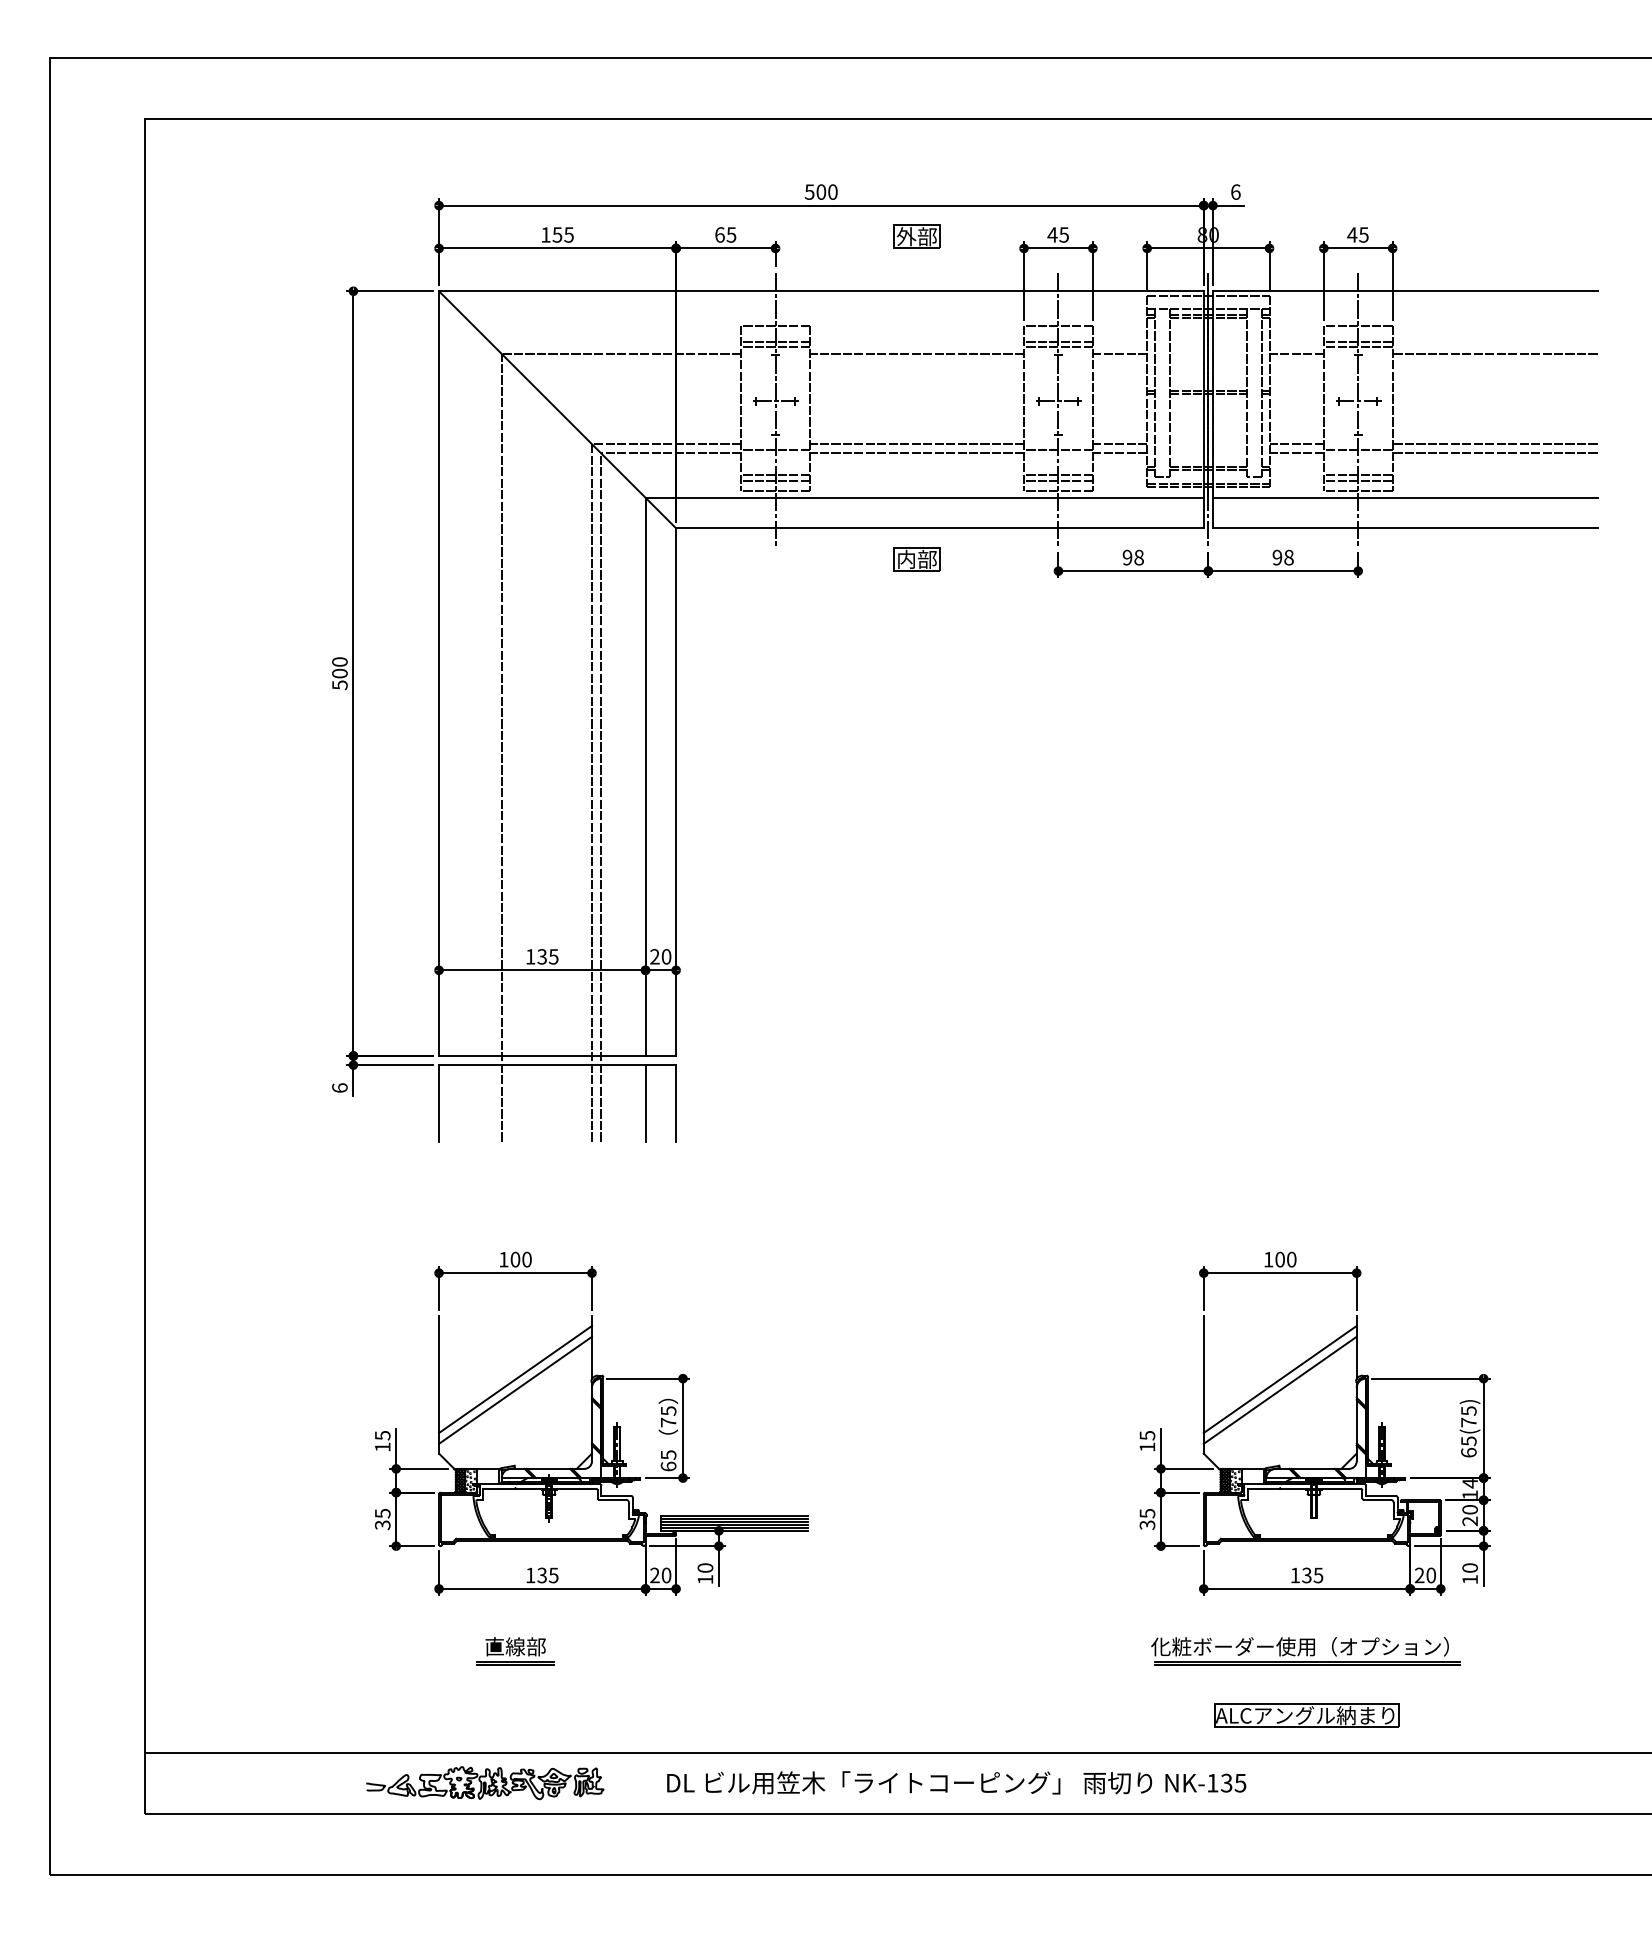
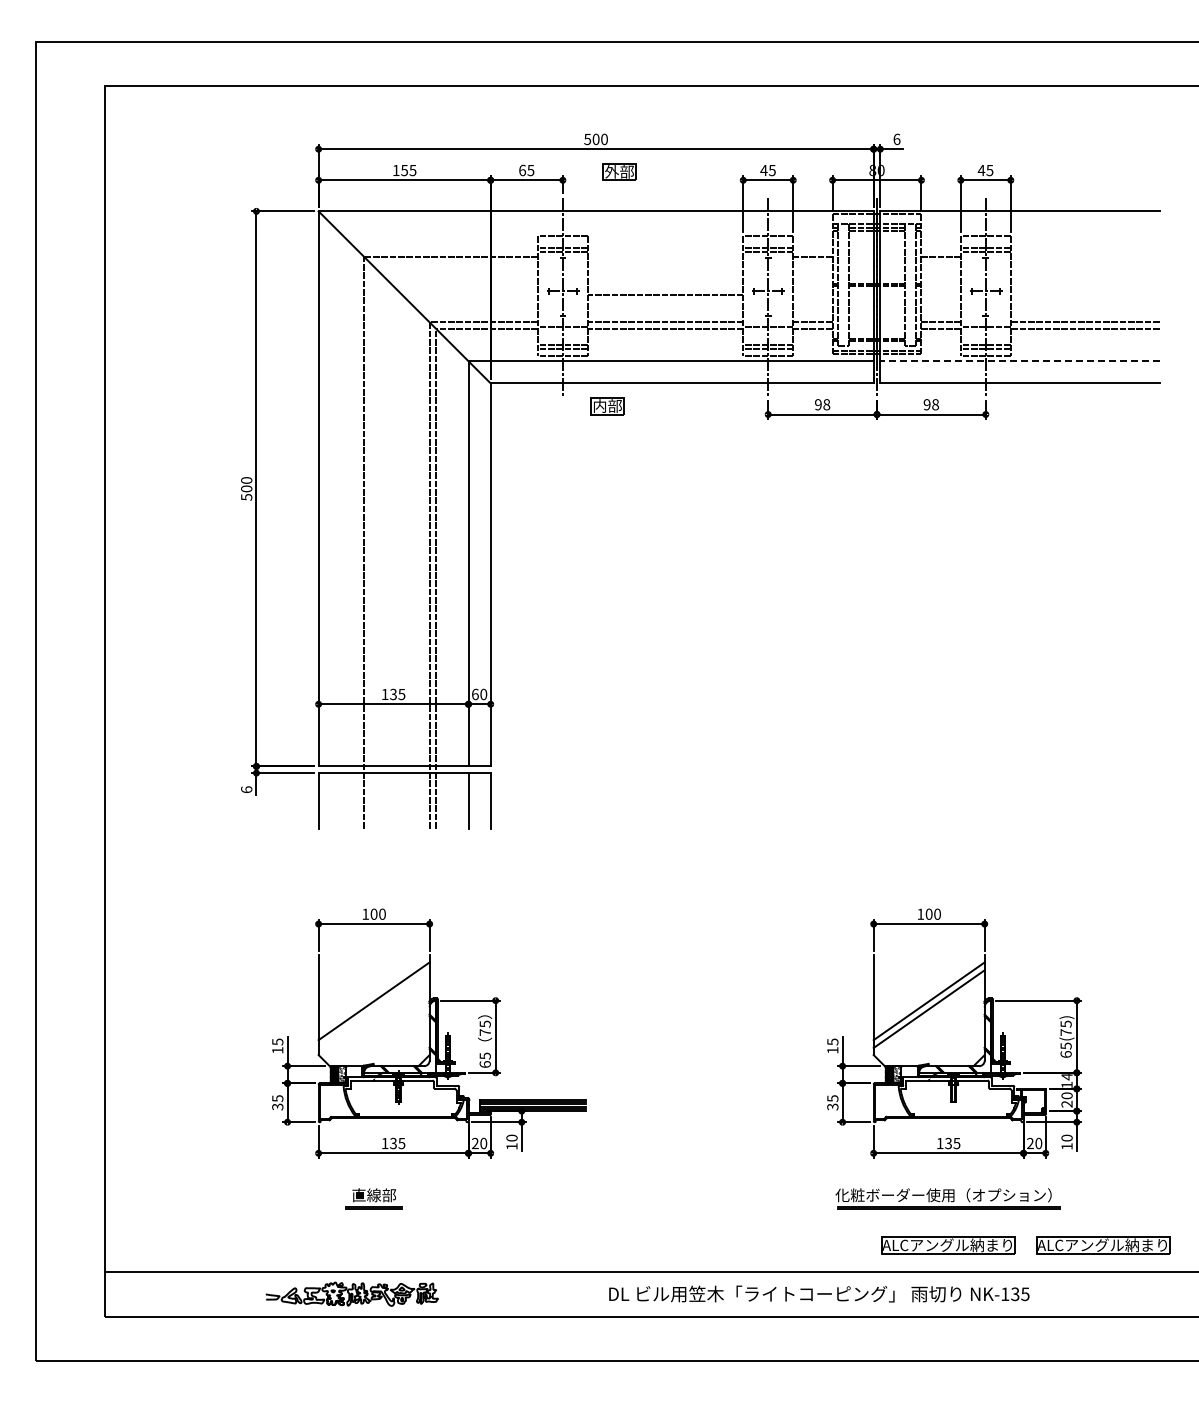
part: (916, 236) -> (619, 171), moved
line: (916, 353) -> (665, 294), moved
line: (1494, 353) -> (1084, 256), removed
line: (1404, 498) -> (1019, 361), solid -> dashed
part: (916, 560) -> (607, 406), moved
text: (653, 956) -> (474, 694), 20 -> 60
line: (514, 1389) -> (373, 1008), removed
part: (1520, 1715) -> (1103, 1245), added
text: (956, 1782) -> (819, 1293), moved

